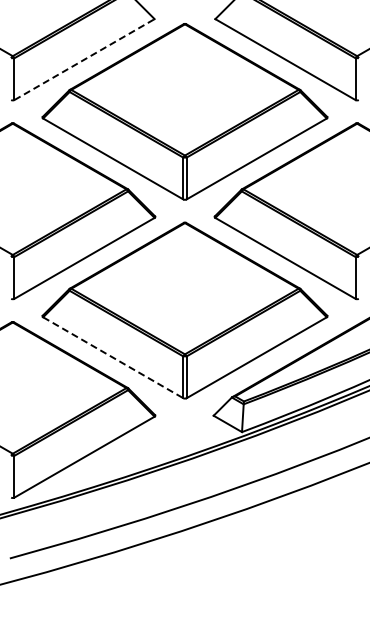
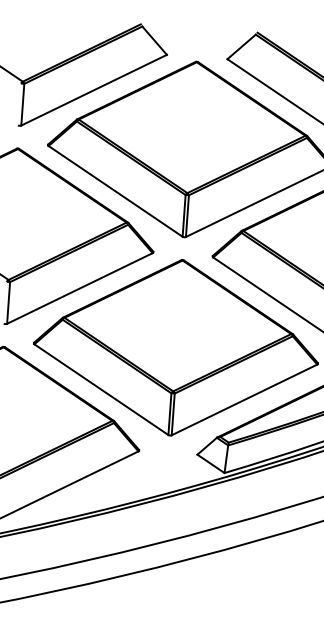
line: (84, 59) -> (94, 90), dashed -> solid
line: (113, 357) -> (101, 389), dashed -> solid

